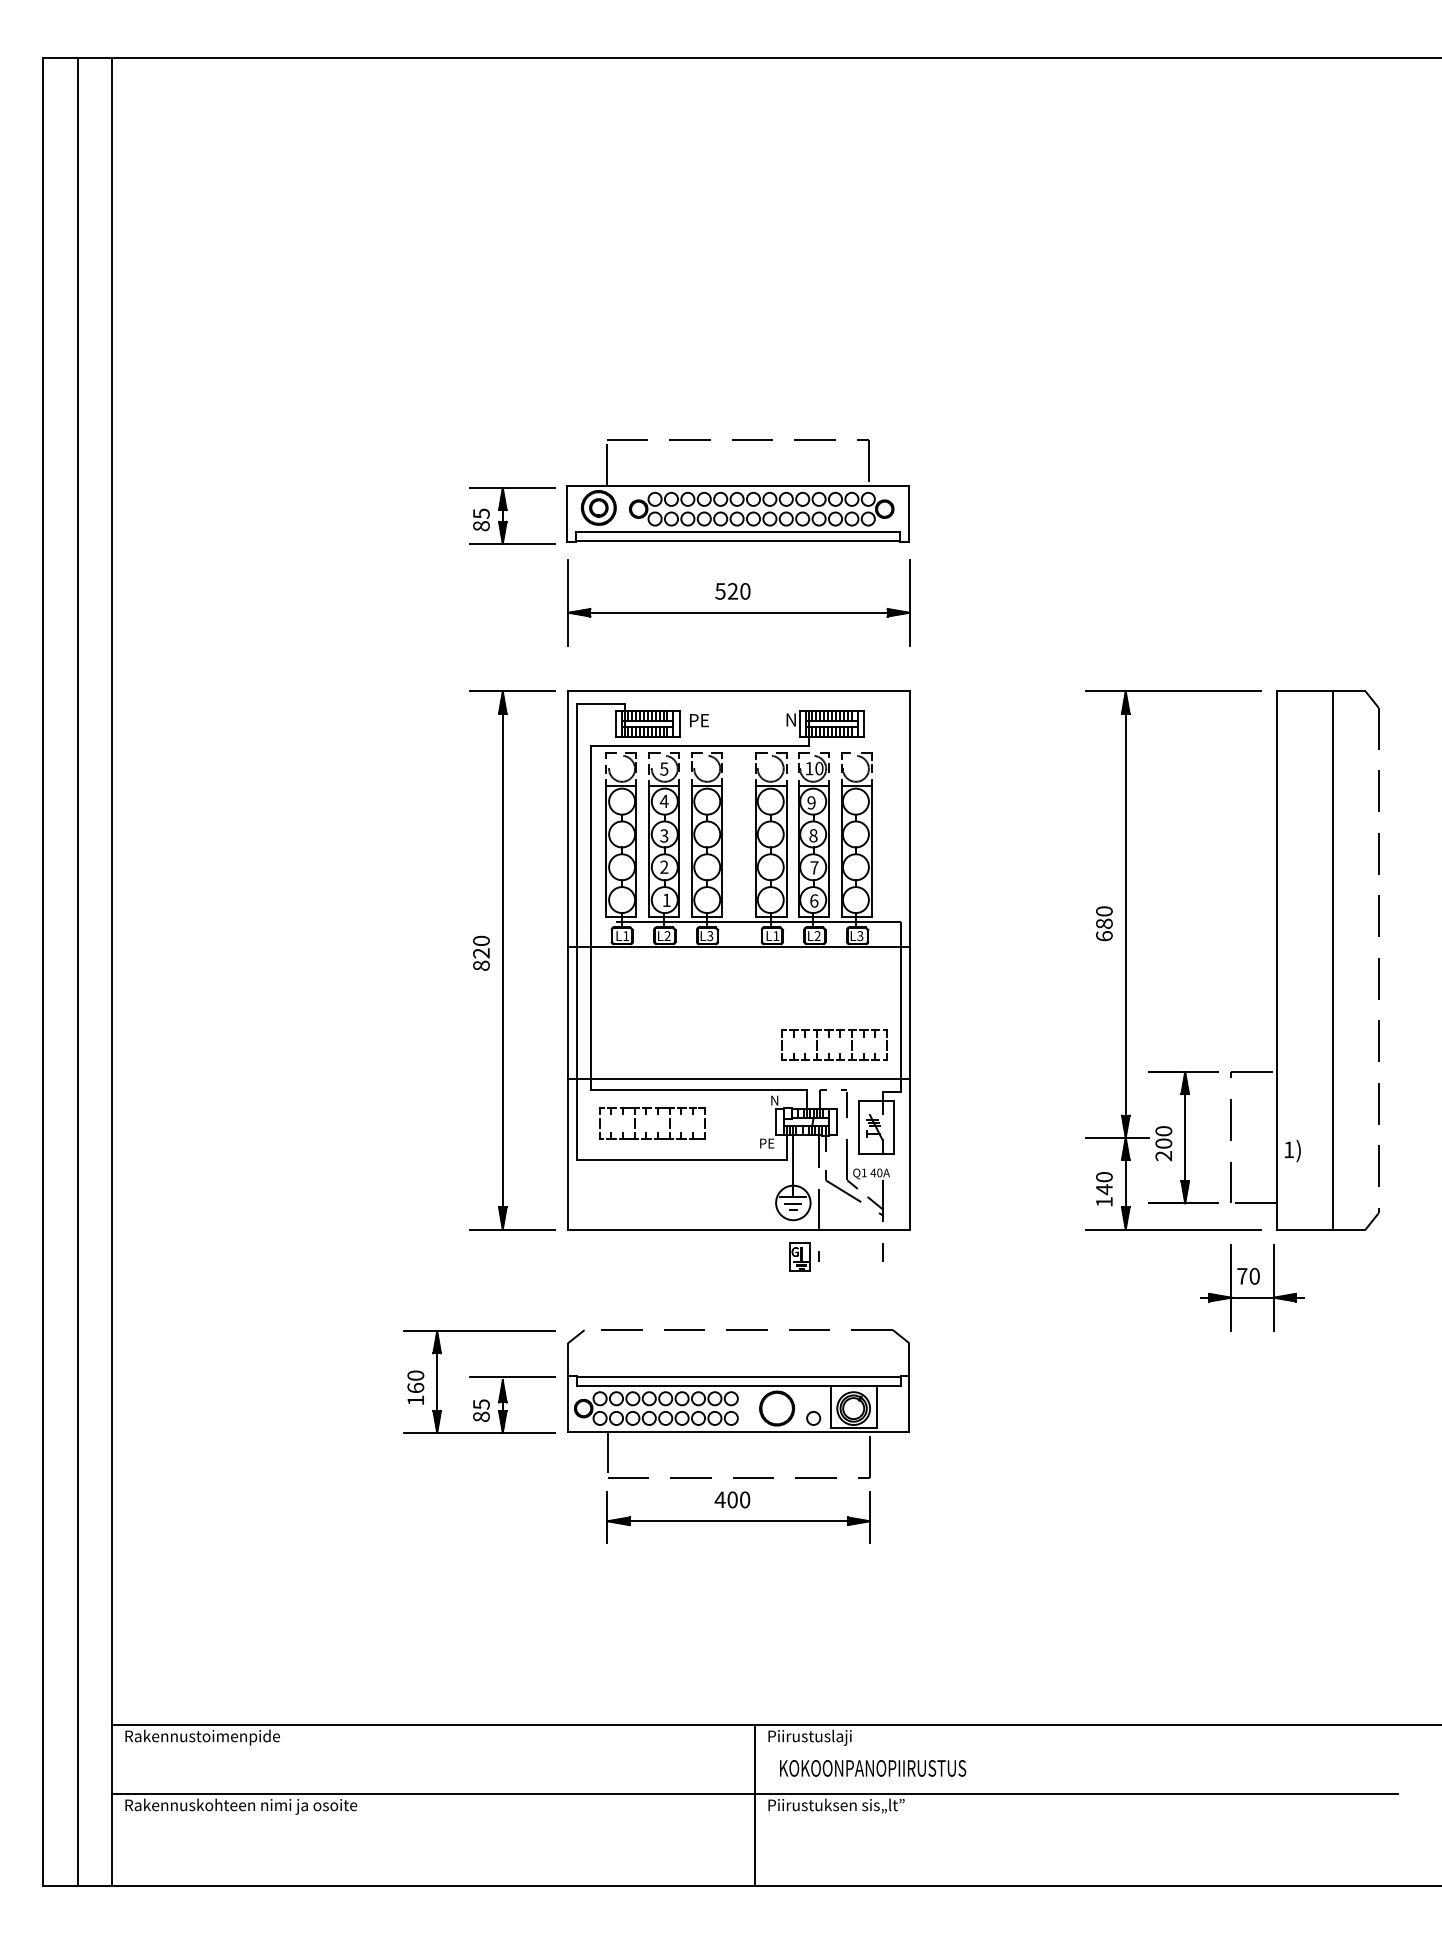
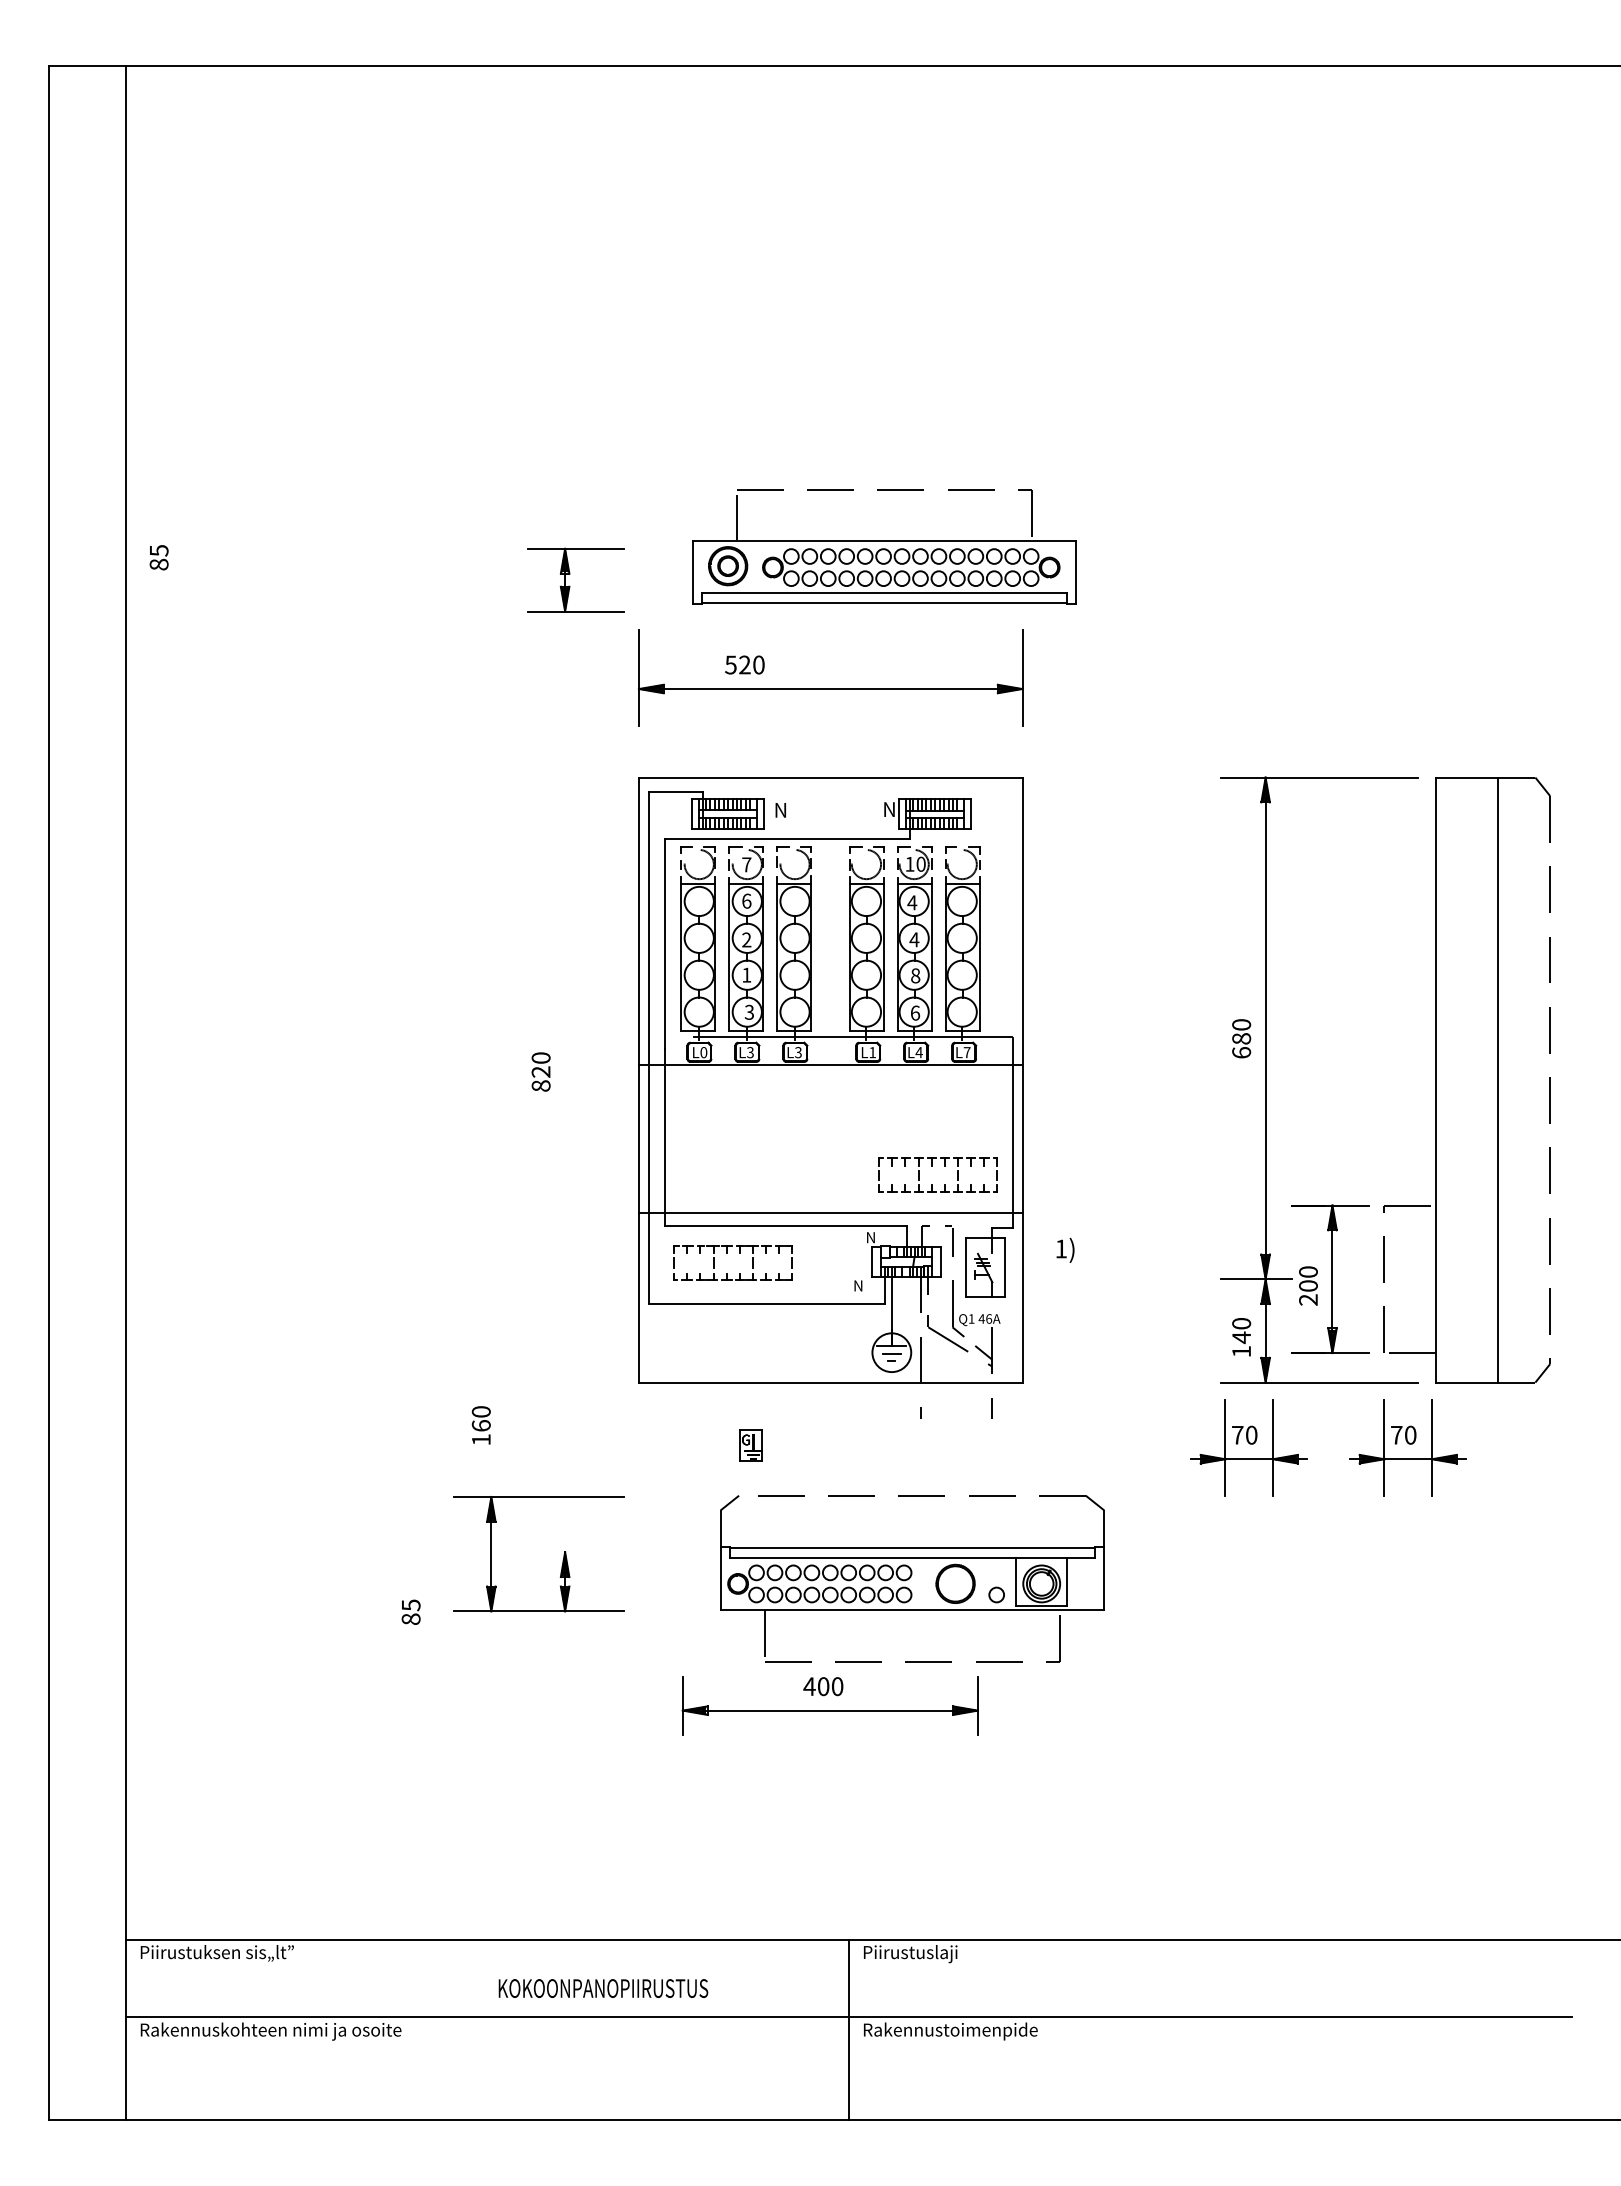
part: (737, 490) -> (884, 546), moved
text: (480, 519) -> (158, 557), moved
text: (732, 590) -> (744, 664), moved
text: (699, 720) -> (786, 810), PE -> N
text: (664, 768) -> (746, 864), 5 -> 7
text: (664, 800) -> (746, 900), 4 -> 6
text: (811, 802) -> (912, 902), 9 -> 4
text: (813, 835) -> (914, 939), 8 -> 4
text: (664, 836) -> (746, 940), 3 -> 2
text: (664, 866) -> (746, 974), 2 -> 1
text: (814, 867) -> (915, 975), 7 -> 8
text: (665, 899) -> (748, 1011), 1 -> 3
text: (625, 935) -> (703, 1052), L1 -> L0
text: (667, 935) -> (750, 1052), L2 -> L3
text: (817, 935) -> (918, 1052), L2 -> L4
text: (859, 935) -> (966, 1052), L3 -> L7
part: (503, 959) -> (565, 1079), removed
line: (78, 971) -> (87, 1092), removed
text: (767, 1143) -> (862, 1285), PE -> N
text: (1292, 1150) -> (1065, 1249), moved
text: (880, 1172) -> (989, 1318), 40A -> 46A
part: (799, 1257) -> (750, 1445), moved
part: (1110, 1287) -> (1248, 1447), added
line: (512, 1377) -> (576, 1548), removed
text: (415, 1387) -> (480, 1425), moved
part: (738, 1403) -> (912, 1578), moved
text: (480, 1409) -> (410, 1611), moved
text: (203, 1737) -> (228, 1953), Rakennustoimenpide -> Piirustuksen sis„lt”^J
text: (873, 1768) -> (603, 1988), moved
text: (846, 1806) -> (951, 2031), Piirustuksen sis„lt”^J -> Rakennustoimenpide

